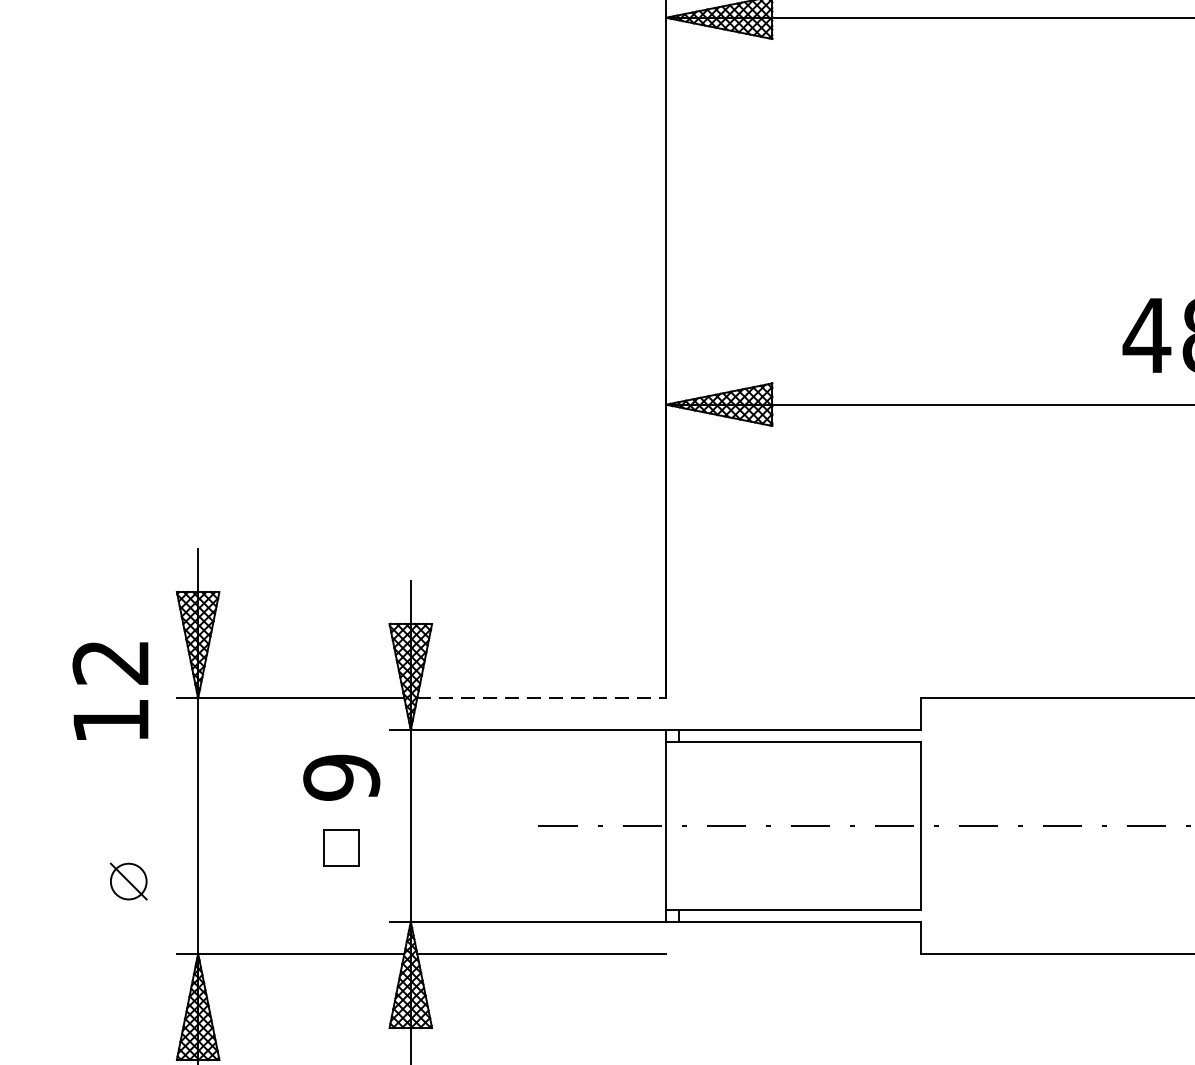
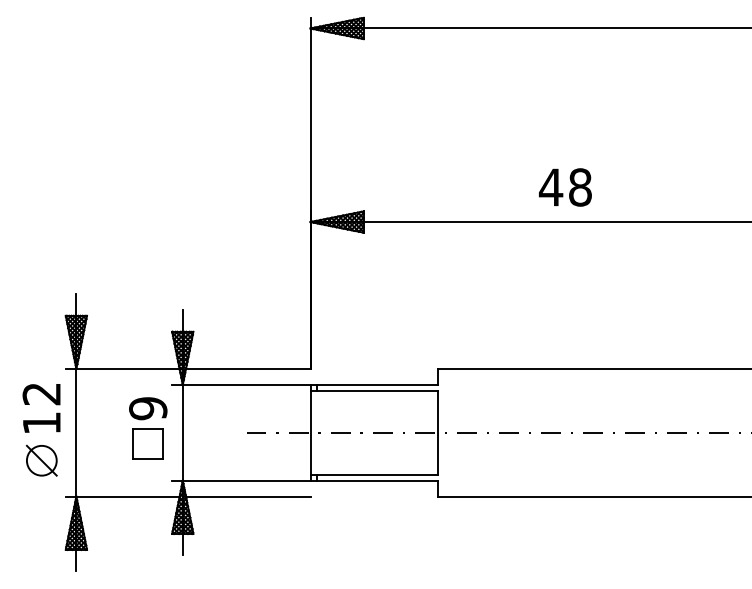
text: (110, 691) -> (41, 408), moved
line: (542, 697) -> (248, 368), dashed -> solid
part: (340, 847) -> (147, 443), size x1.67
part: (128, 881) -> (41, 460), size x1.67

